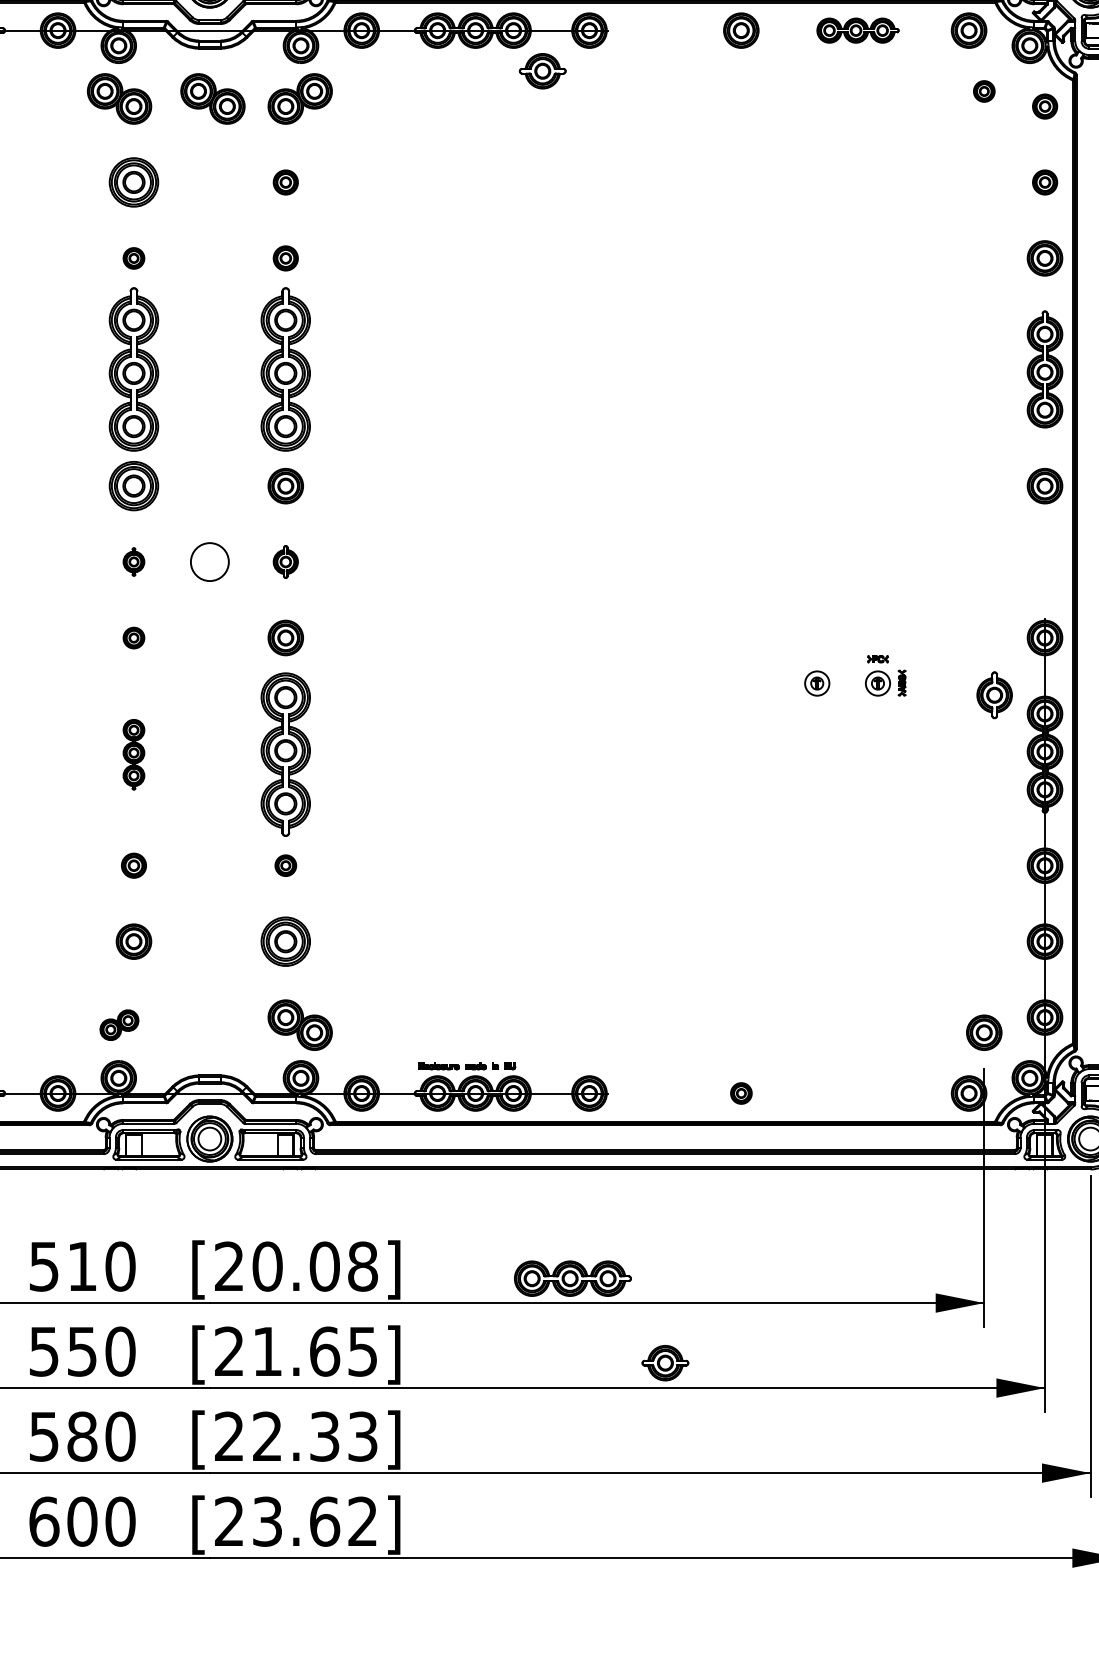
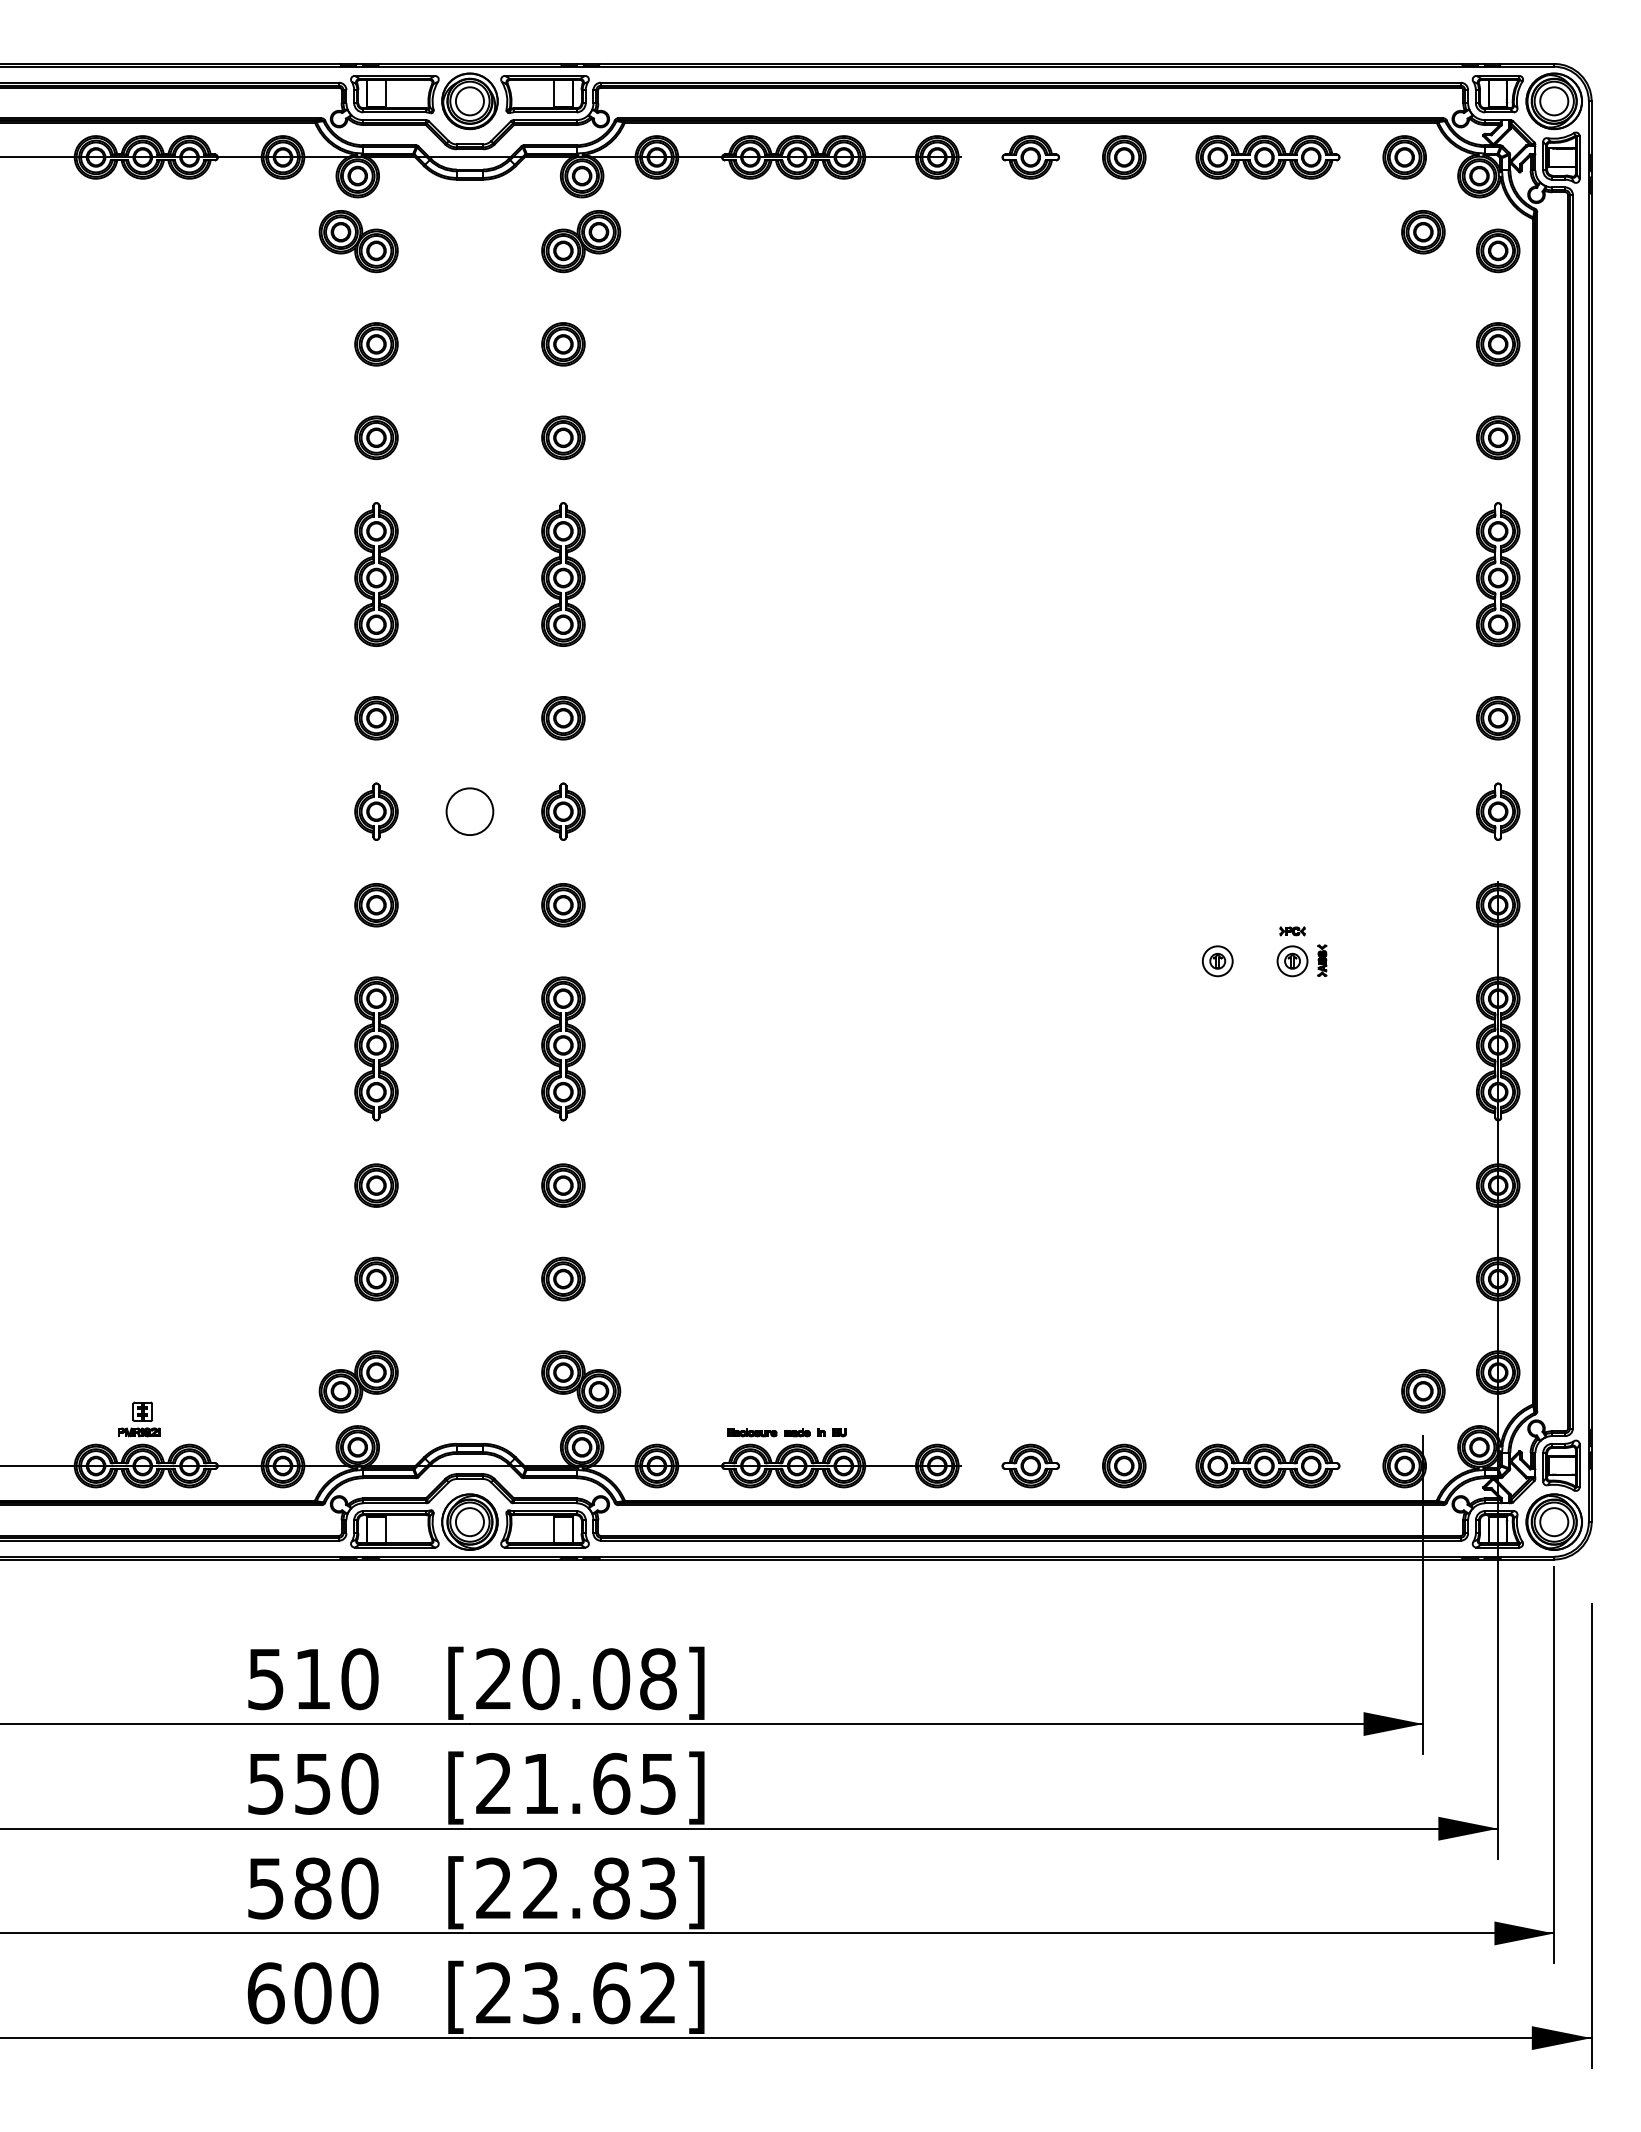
part: (857, 30) -> (1267, 157), size x1.43
part: (542, 71) -> (1030, 157), moved
part: (984, 91) -> (1423, 232), size x1.67
part: (212, 98) -> (473, 241), removed
part: (1045, 106) -> (1498, 250), size x1.43
part: (133, 182) -> (376, 344), size x0.71
part: (285, 182) -> (563, 344), size x1.43
part: (1045, 182) -> (1498, 344), size x1.43
part: (133, 258) -> (376, 437), size x1.67
part: (285, 258) -> (563, 437), size x1.43
part: (133, 369) -> (376, 574), size x0.71
part: (285, 369) -> (563, 574), size x0.71
part: (133, 486) -> (376, 718), size x0.71
part: (133, 561) -> (376, 811), size x1.67
part: (285, 561) -> (563, 811), size x1.43
part: (133, 638) -> (376, 905), size x1.67
part: (994, 695) -> (1498, 811), moved
part: (133, 754) -> (376, 1048), size x1.67
part: (285, 754) -> (563, 1048), size x0.71
part: (133, 865) -> (376, 1185), size x1.43
part: (285, 865) -> (563, 1185), size x1.67
part: (285, 941) -> (563, 1278), size x0.71
part: (119, 1024) -> (358, 1381), size x1.67
part: (741, 1093) -> (1124, 1465), size x1.67
part: (572, 1278) -> (1267, 1465), moved
part: (665, 1362) -> (1030, 1465), moved
text: (324, 1436) -> (611, 1888), [22.33] -> [22.83]

